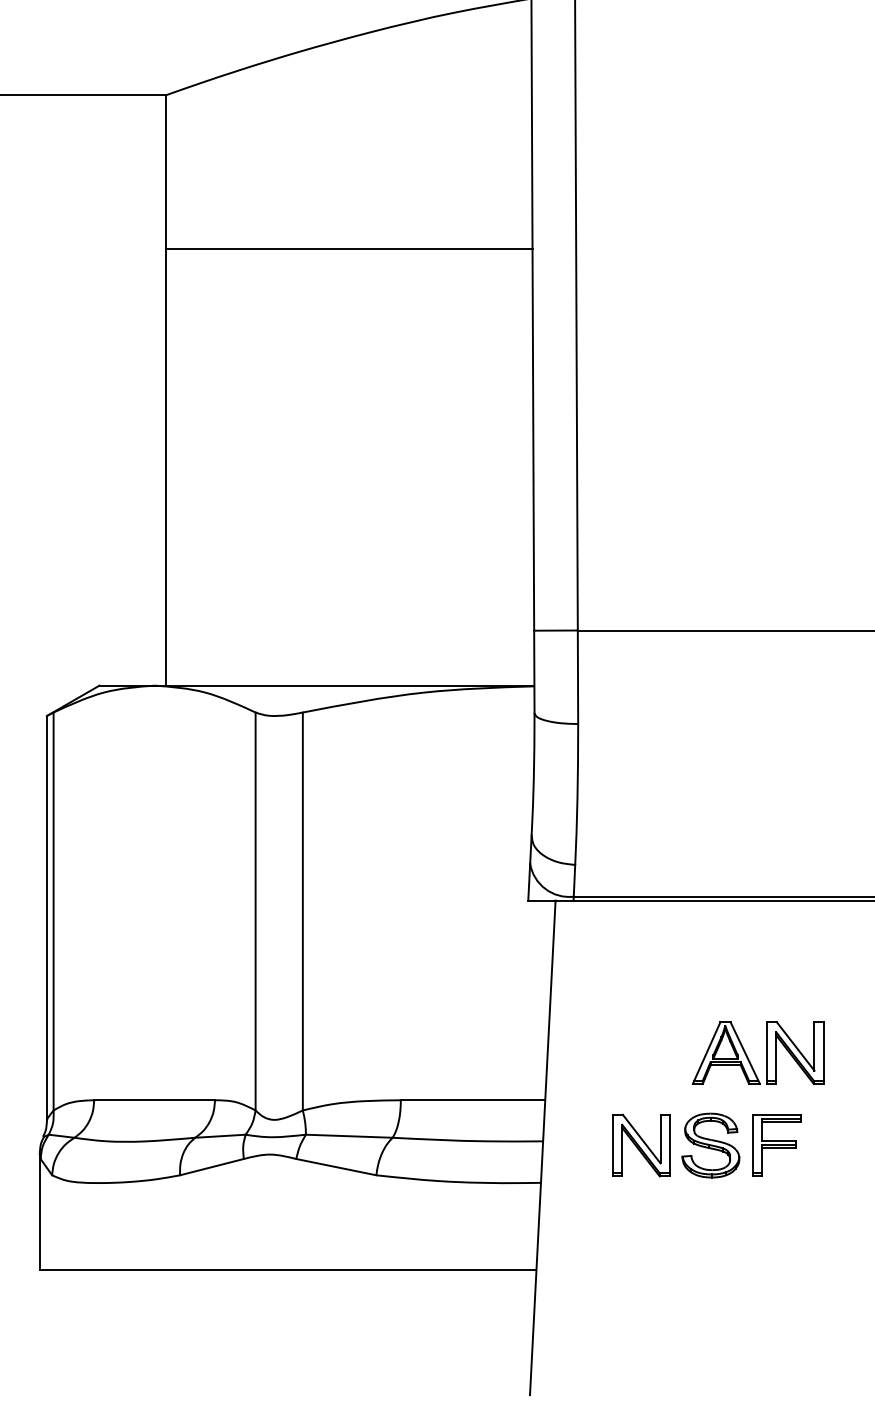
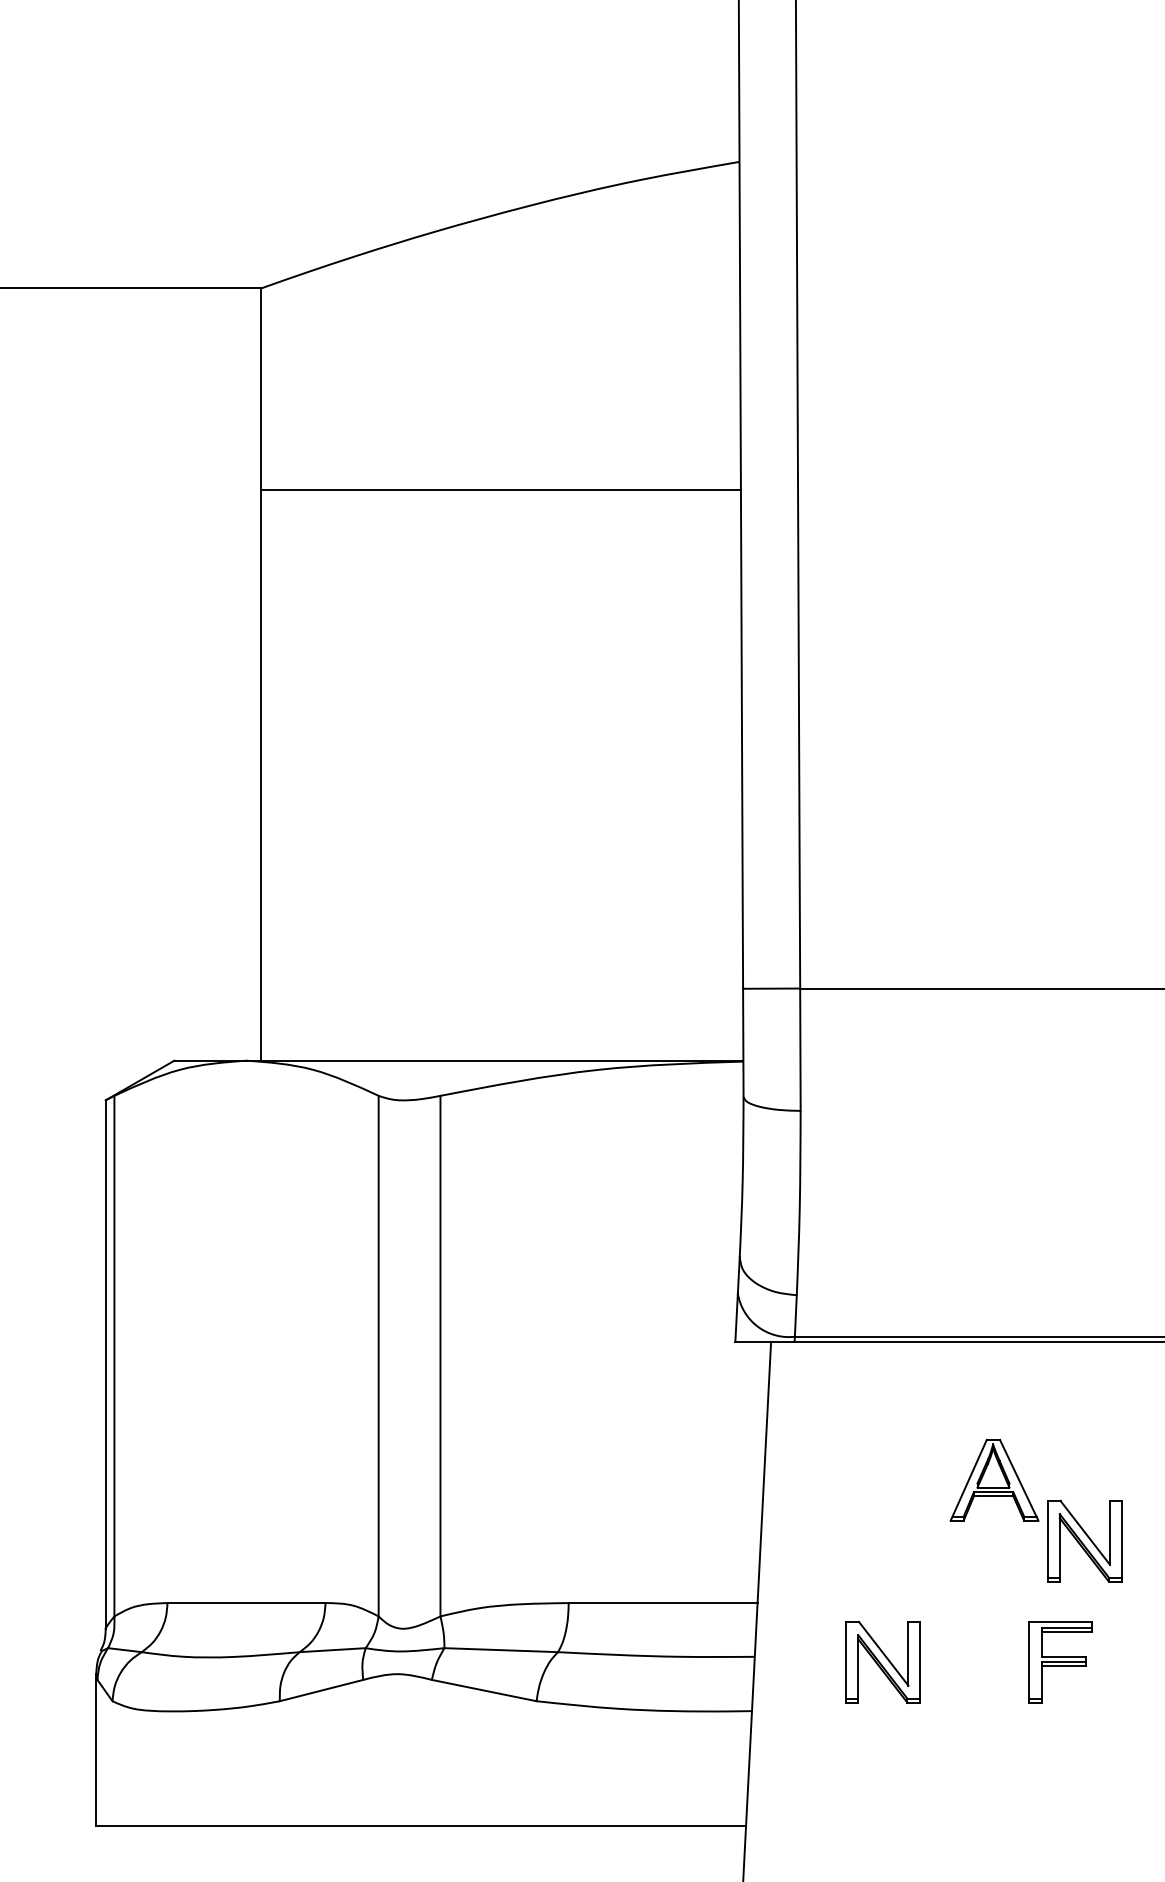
part: (726, 1052) -> (994, 1479), moved
part: (711, 1145) -> (974, 1662), removed

